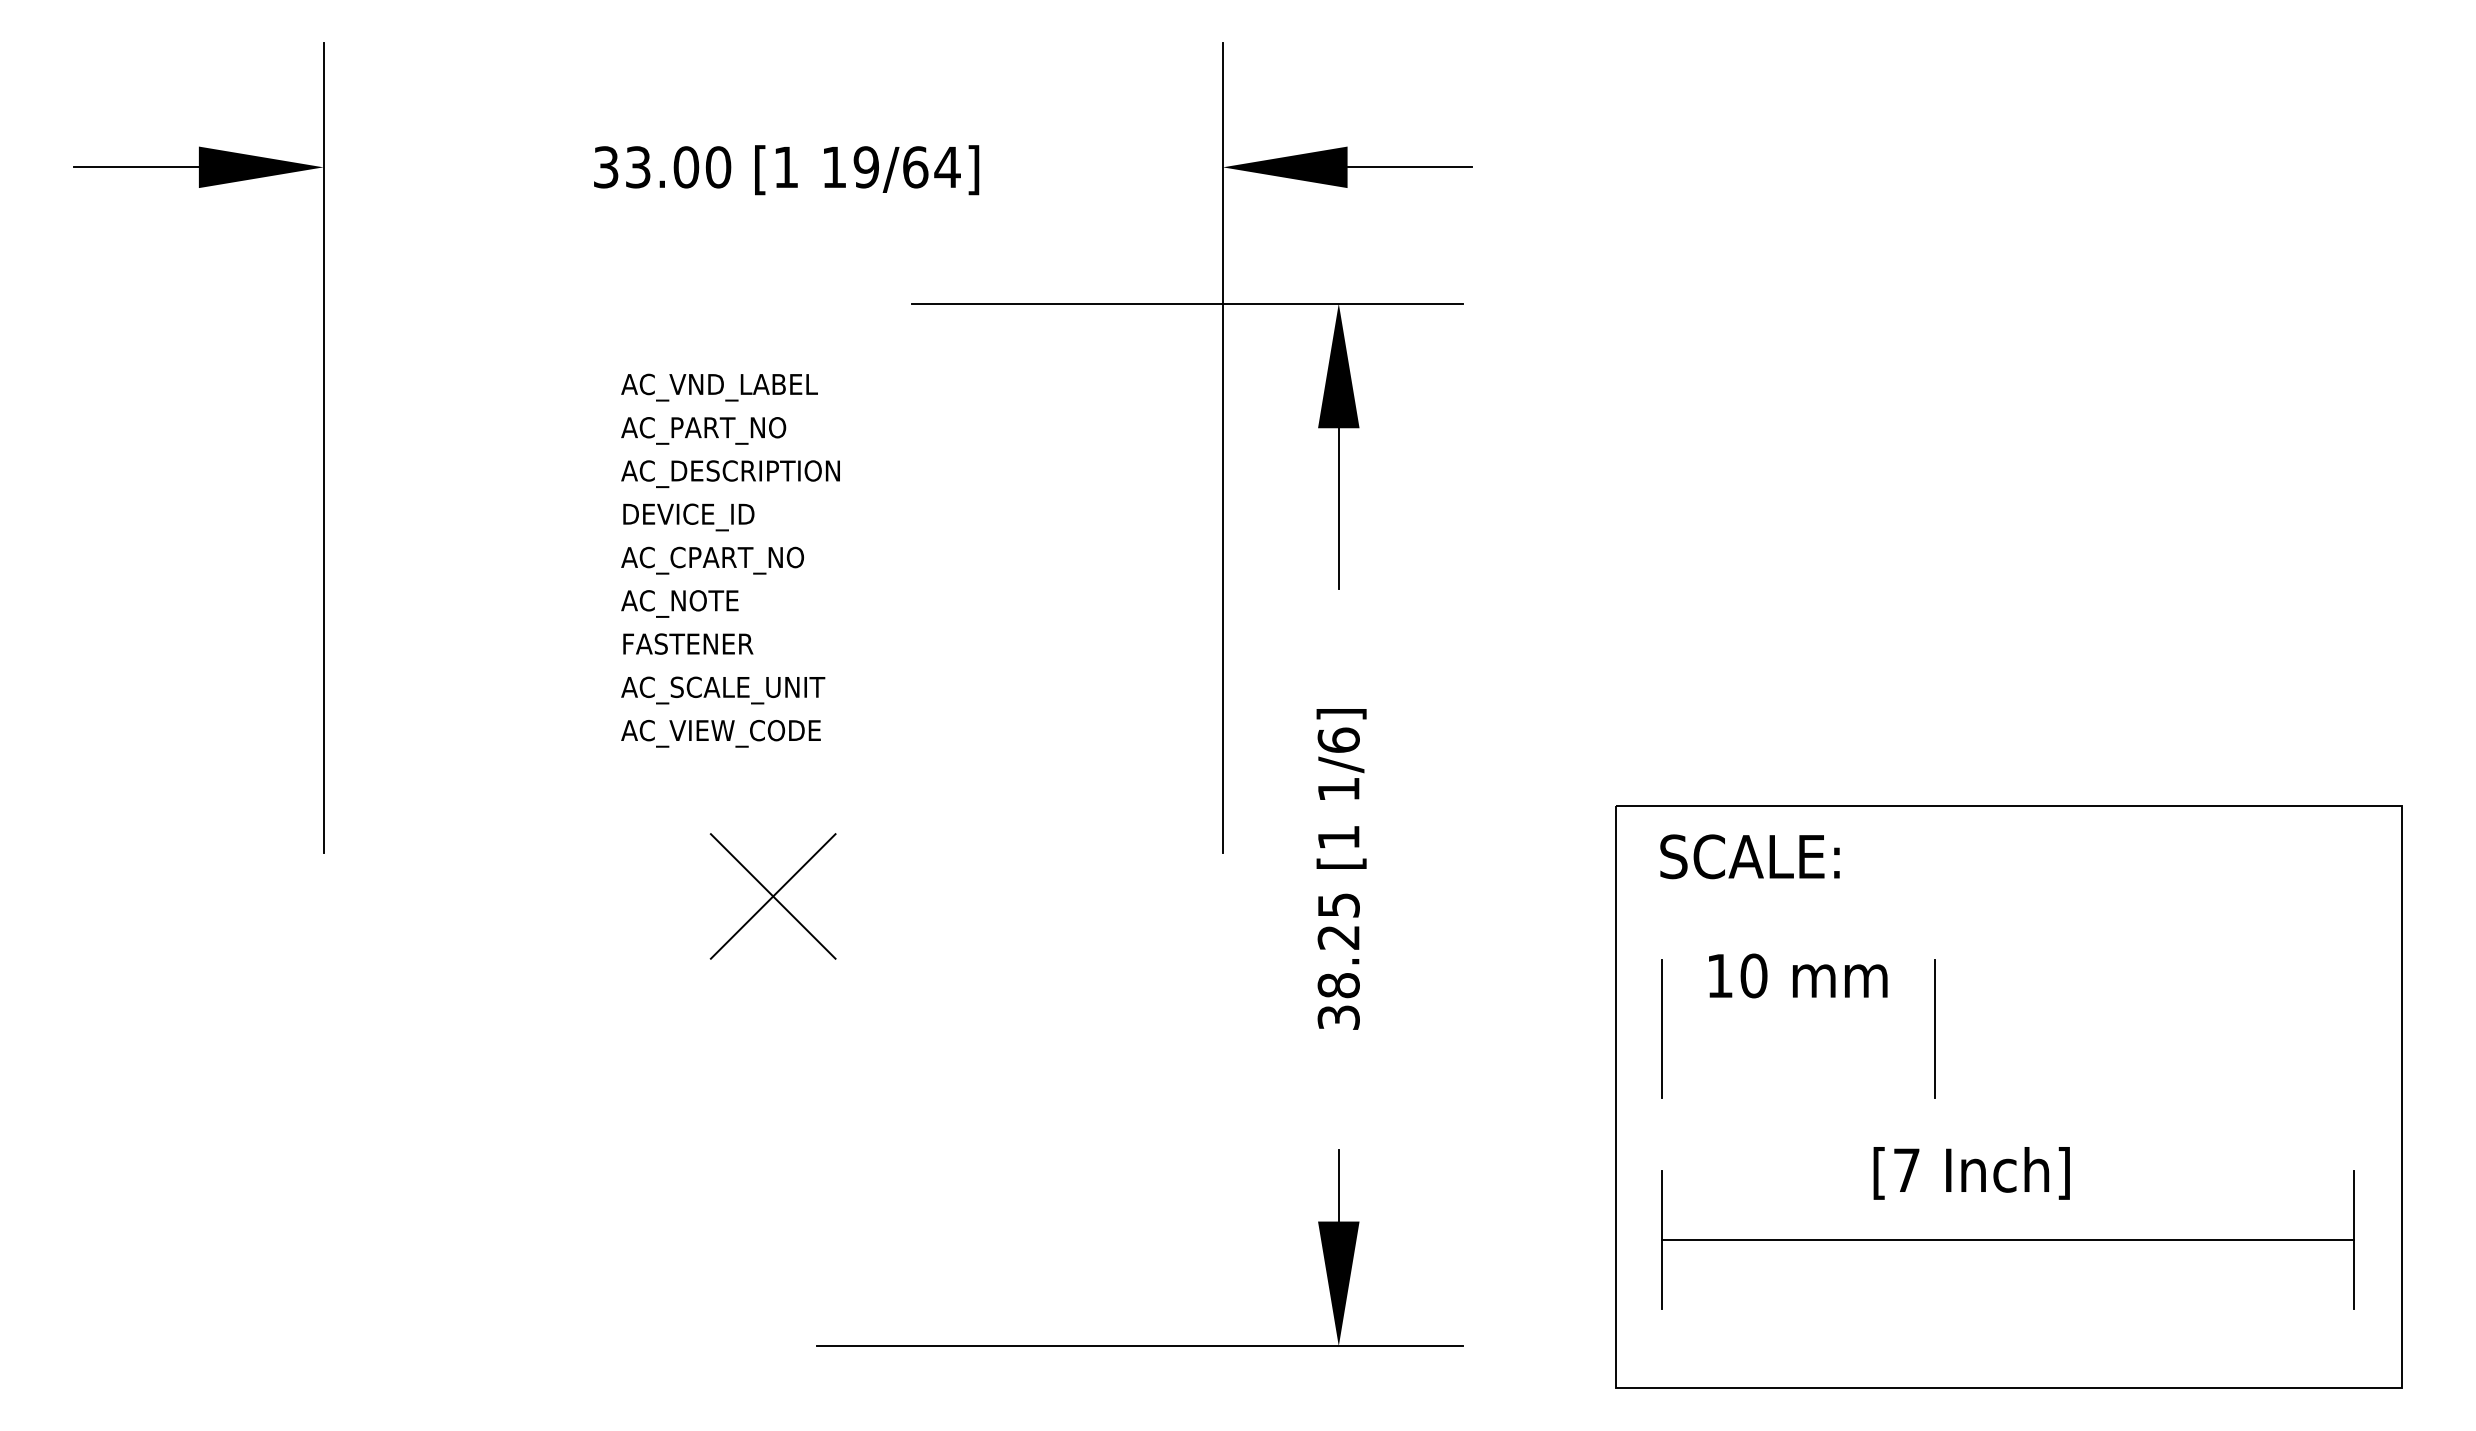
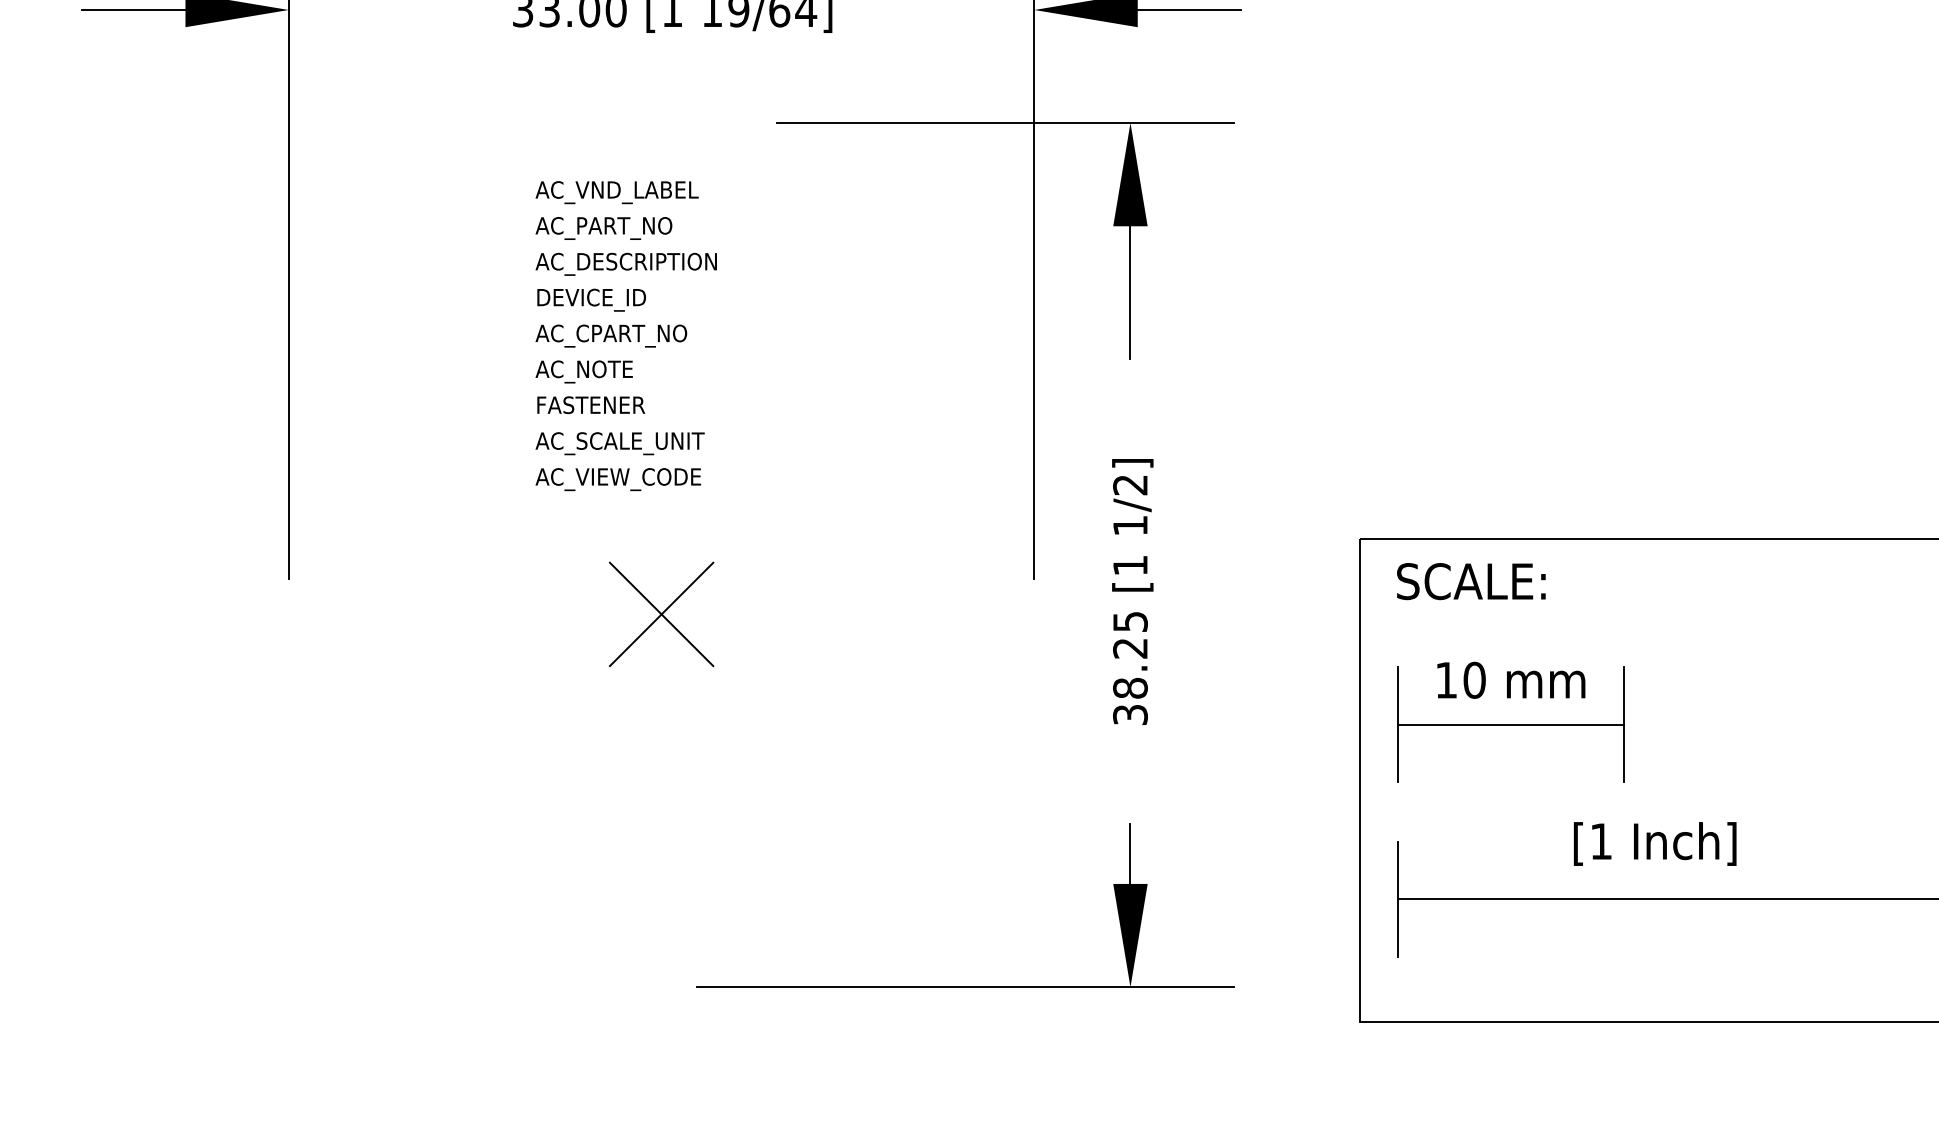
text: (1338, 739) -> (1130, 484), 1/6] -> 1/2]
line: (1798, 1029) -> (1511, 724), added
text: (1906, 1169) -> (1601, 840), [7 -> [1

